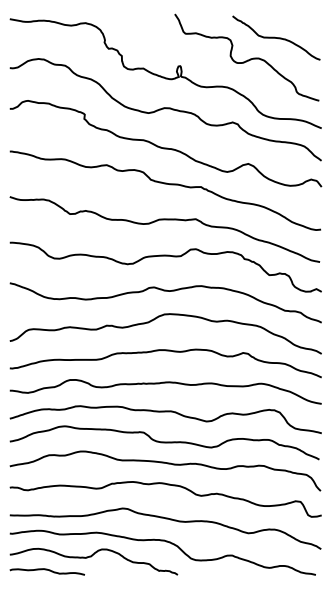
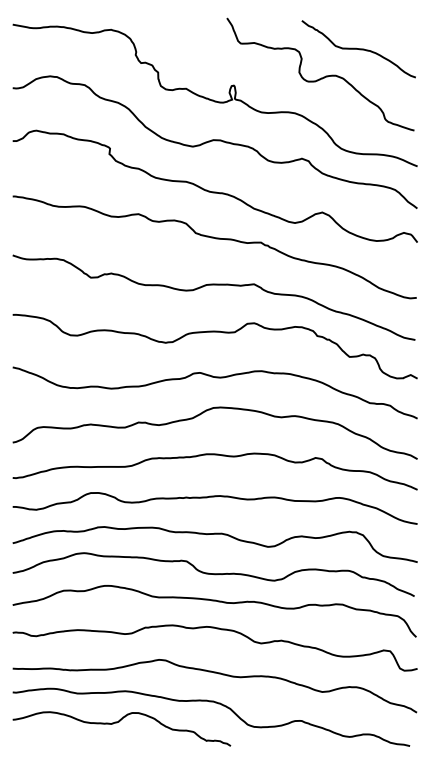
curve: (47, 570) -> (61, 740), removed

